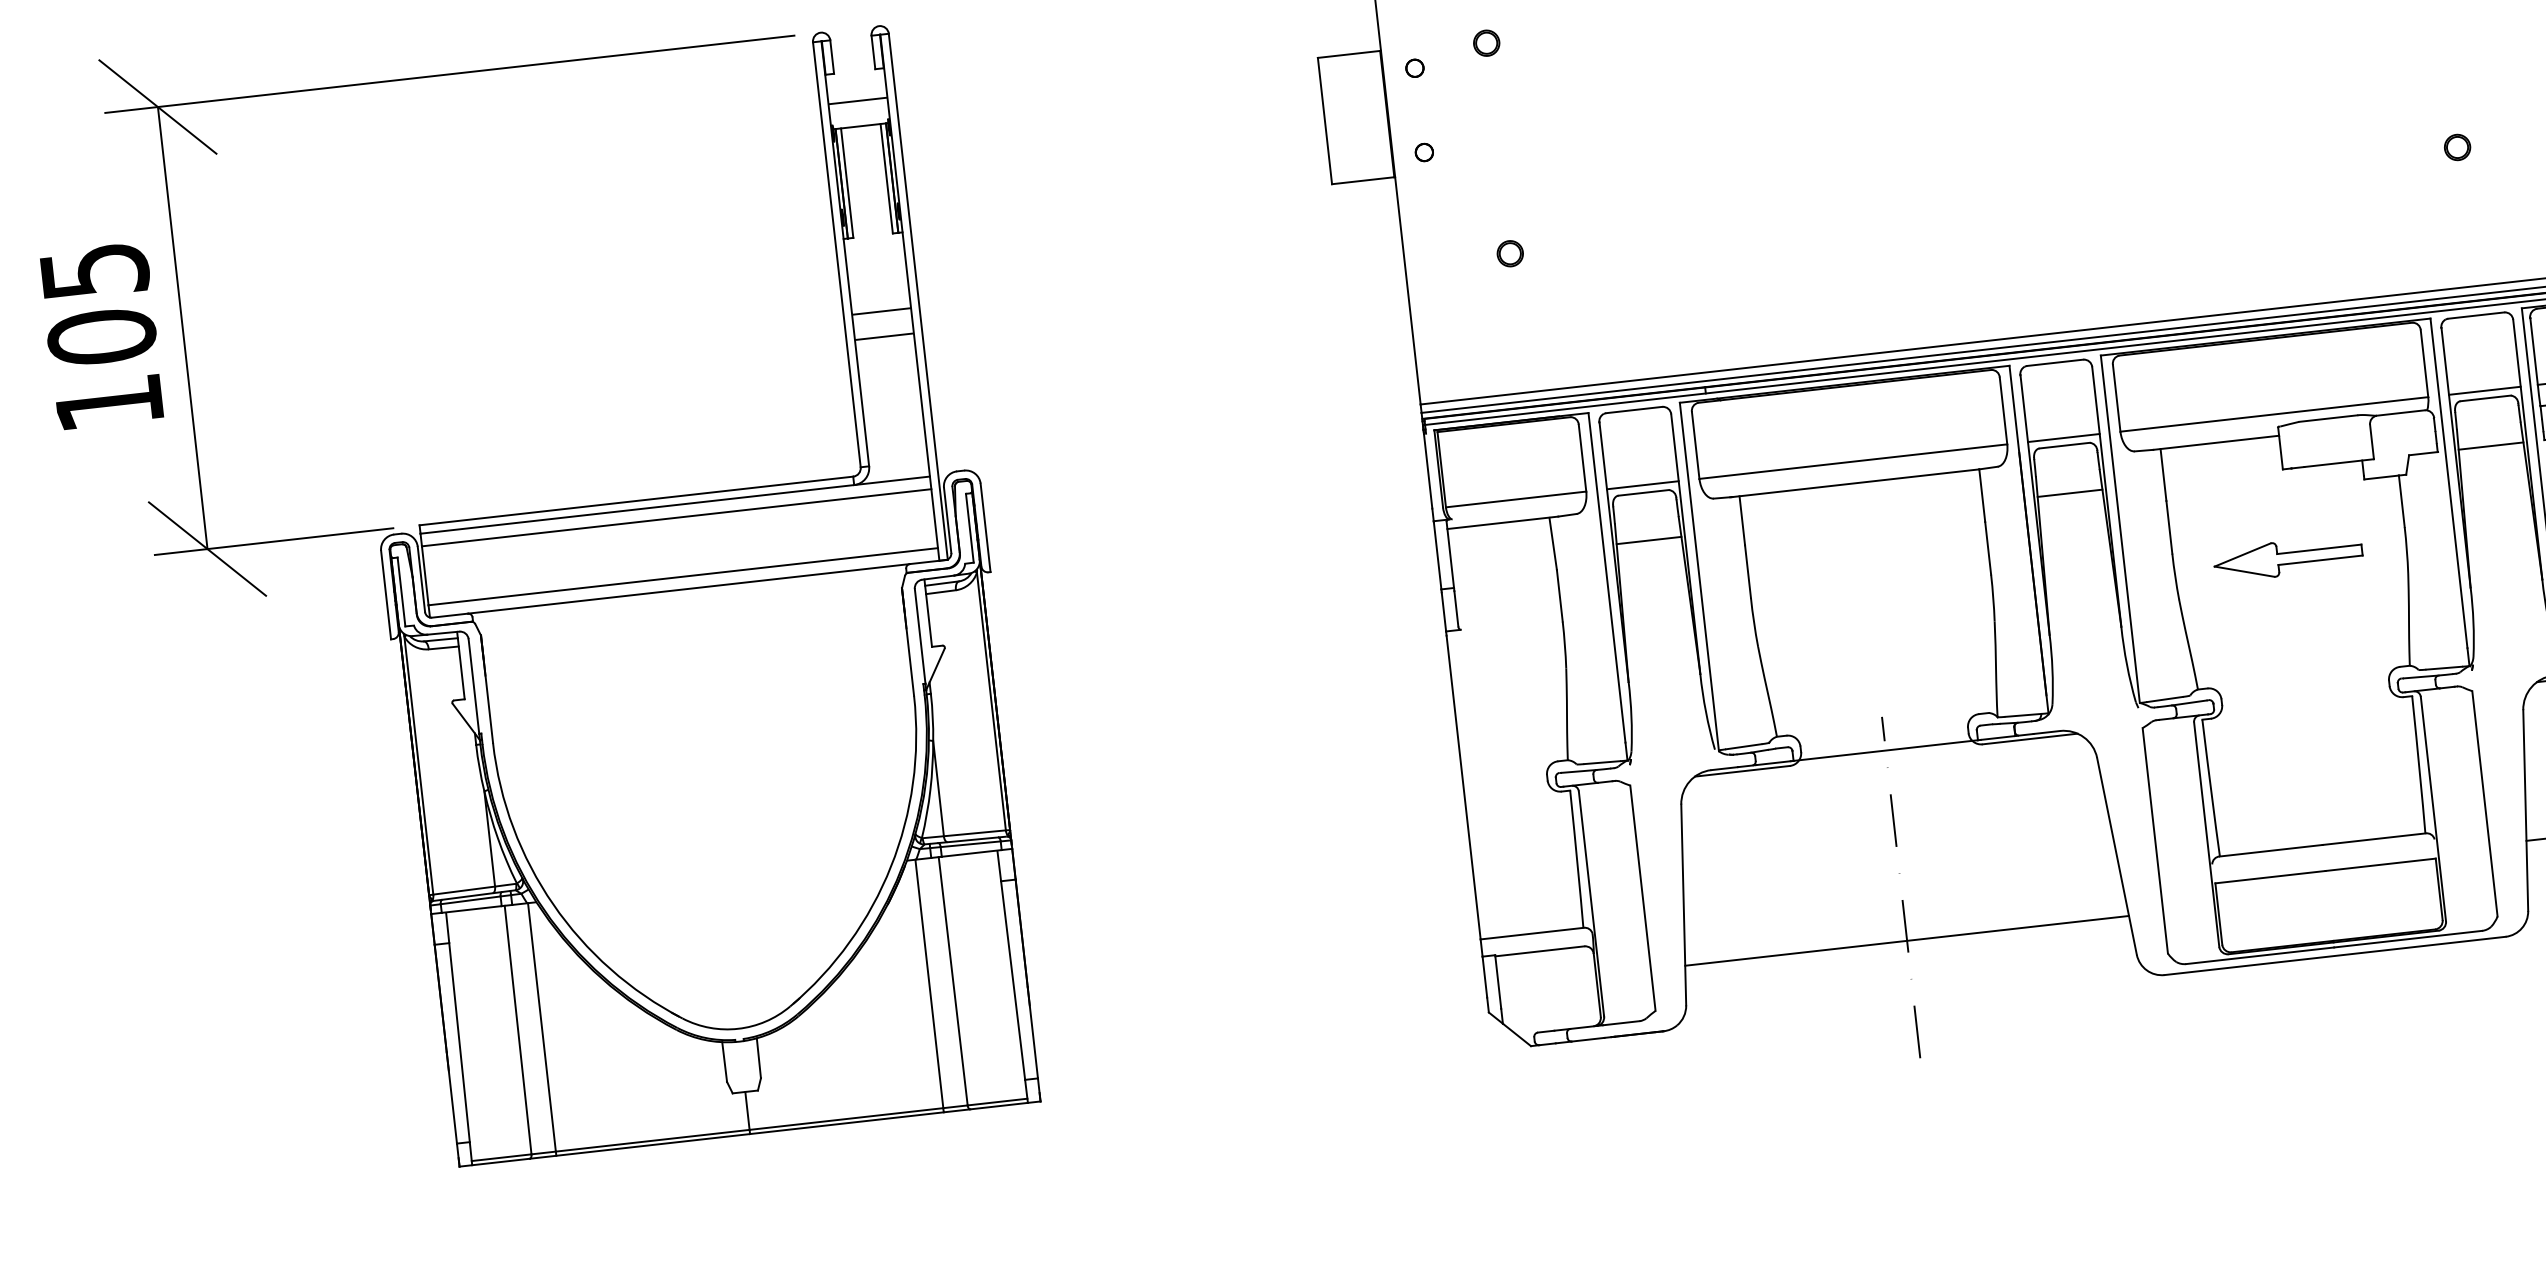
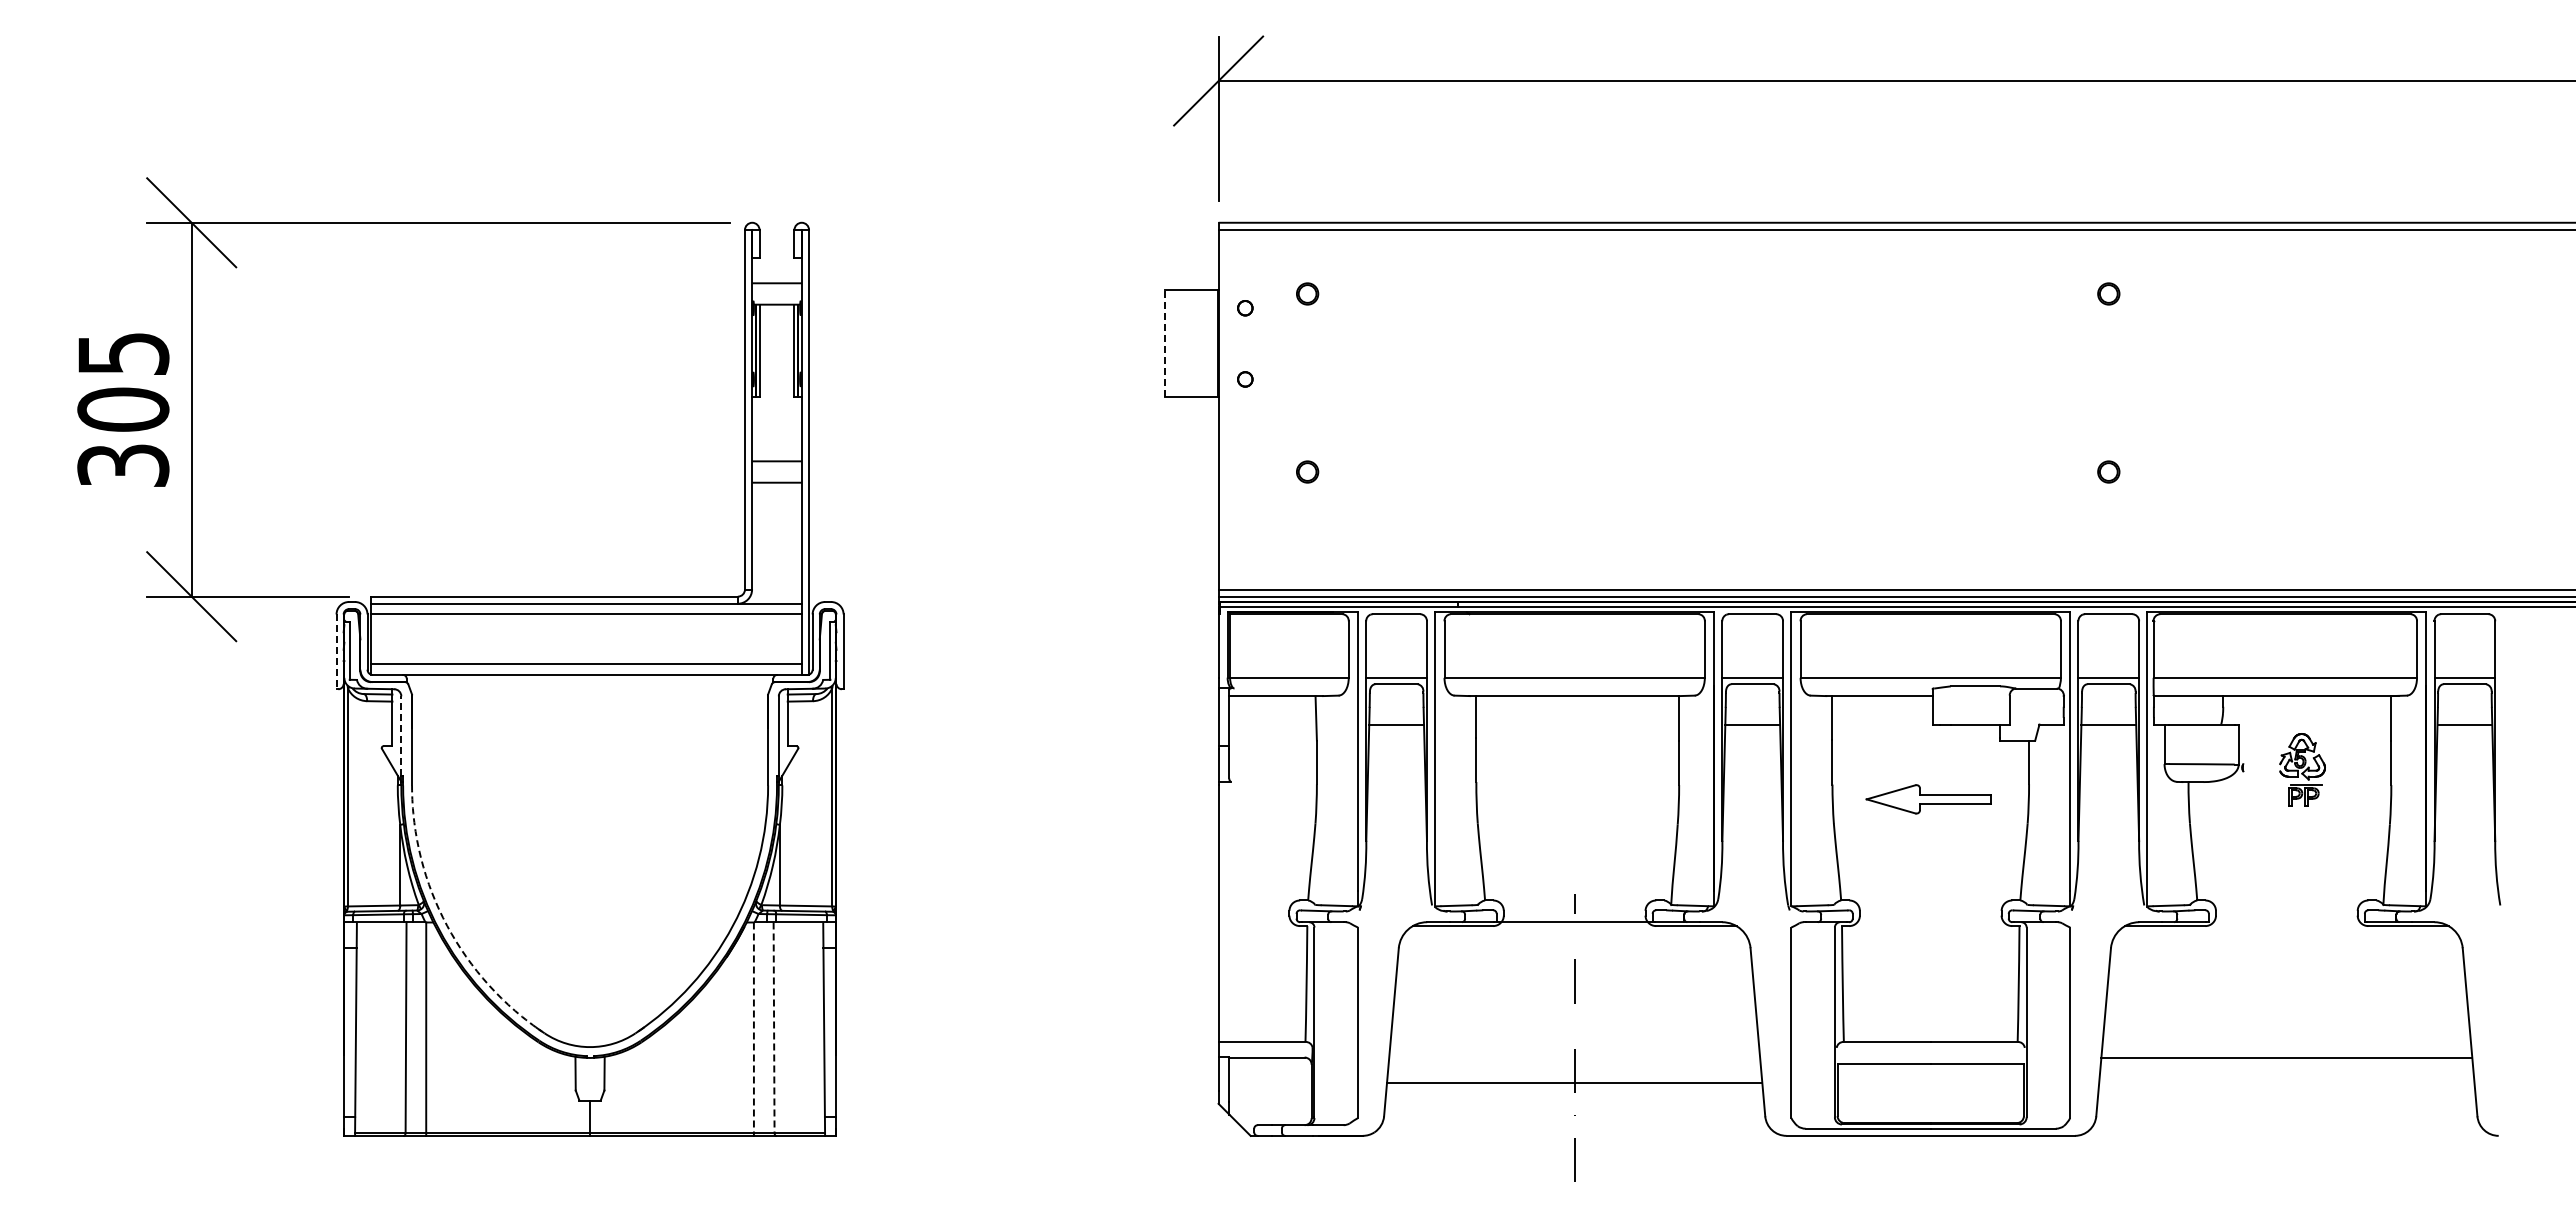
line: (1325, 120) -> (1165, 343), solid -> dashed
text: (109, 403) -> (123, 465), 105 -> 305
line: (386, 595) -> (336, 652), solid -> dashed
line: (473, 685) -> (401, 735), solid -> dashed
arc: (553, 903) -> (447, 925), solid -> dashed
line: (953, 982) -> (774, 1028), solid -> dashed
line: (928, 985) -> (753, 1028), solid -> dashed

